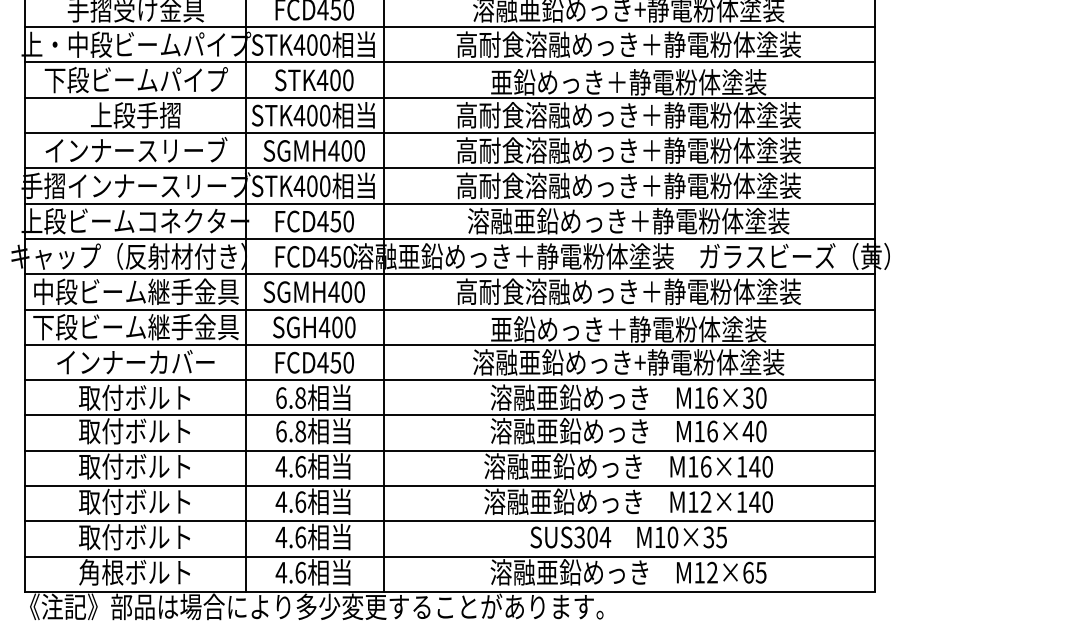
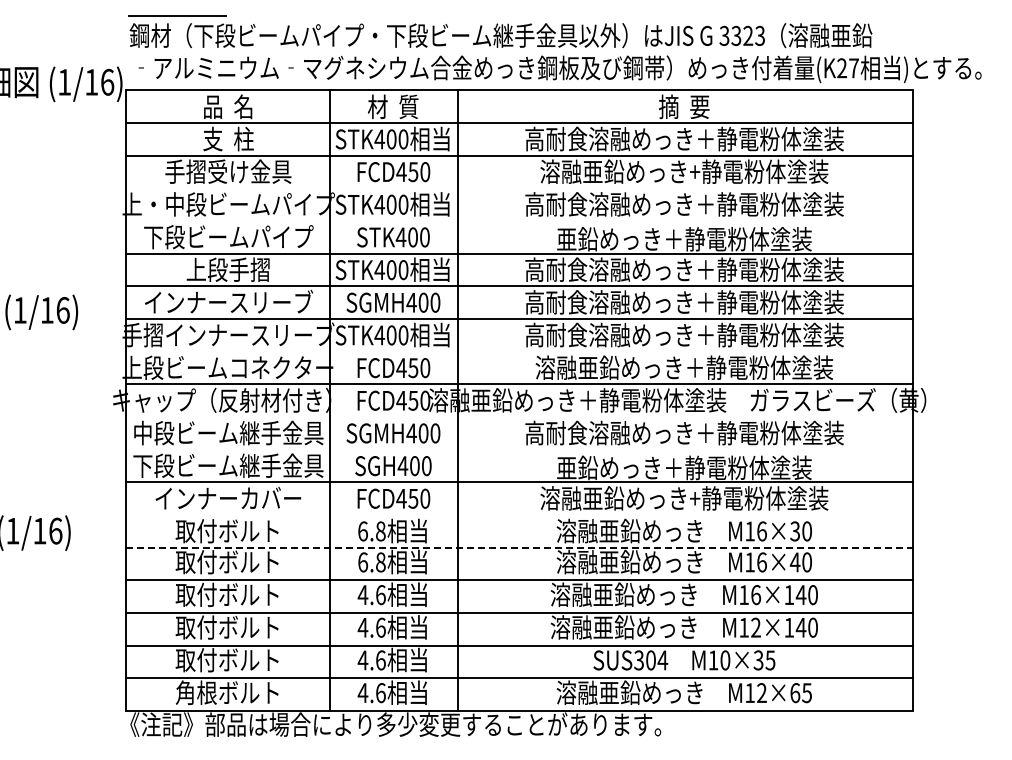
line: (450, 27) -> (519, 188), removed
line: (450, 62) -> (519, 220), removed
line: (450, 203) -> (519, 351), removed
line: (450, 273) -> (519, 416), removed
line: (450, 309) -> (519, 449), removed
line: (450, 379) -> (519, 514), removed
line: (450, 415) -> (519, 547), solid -> dashed

